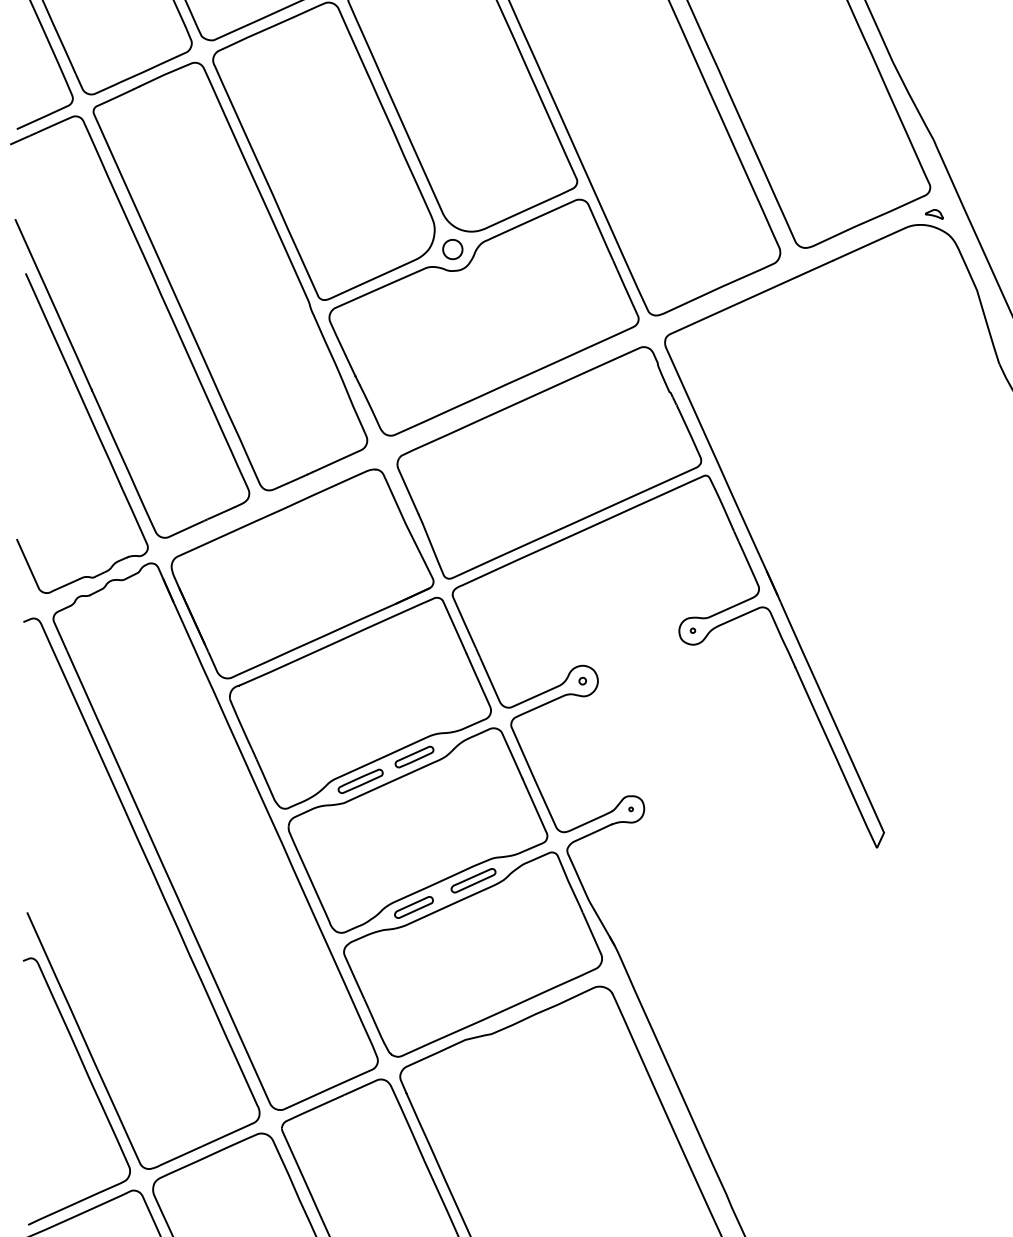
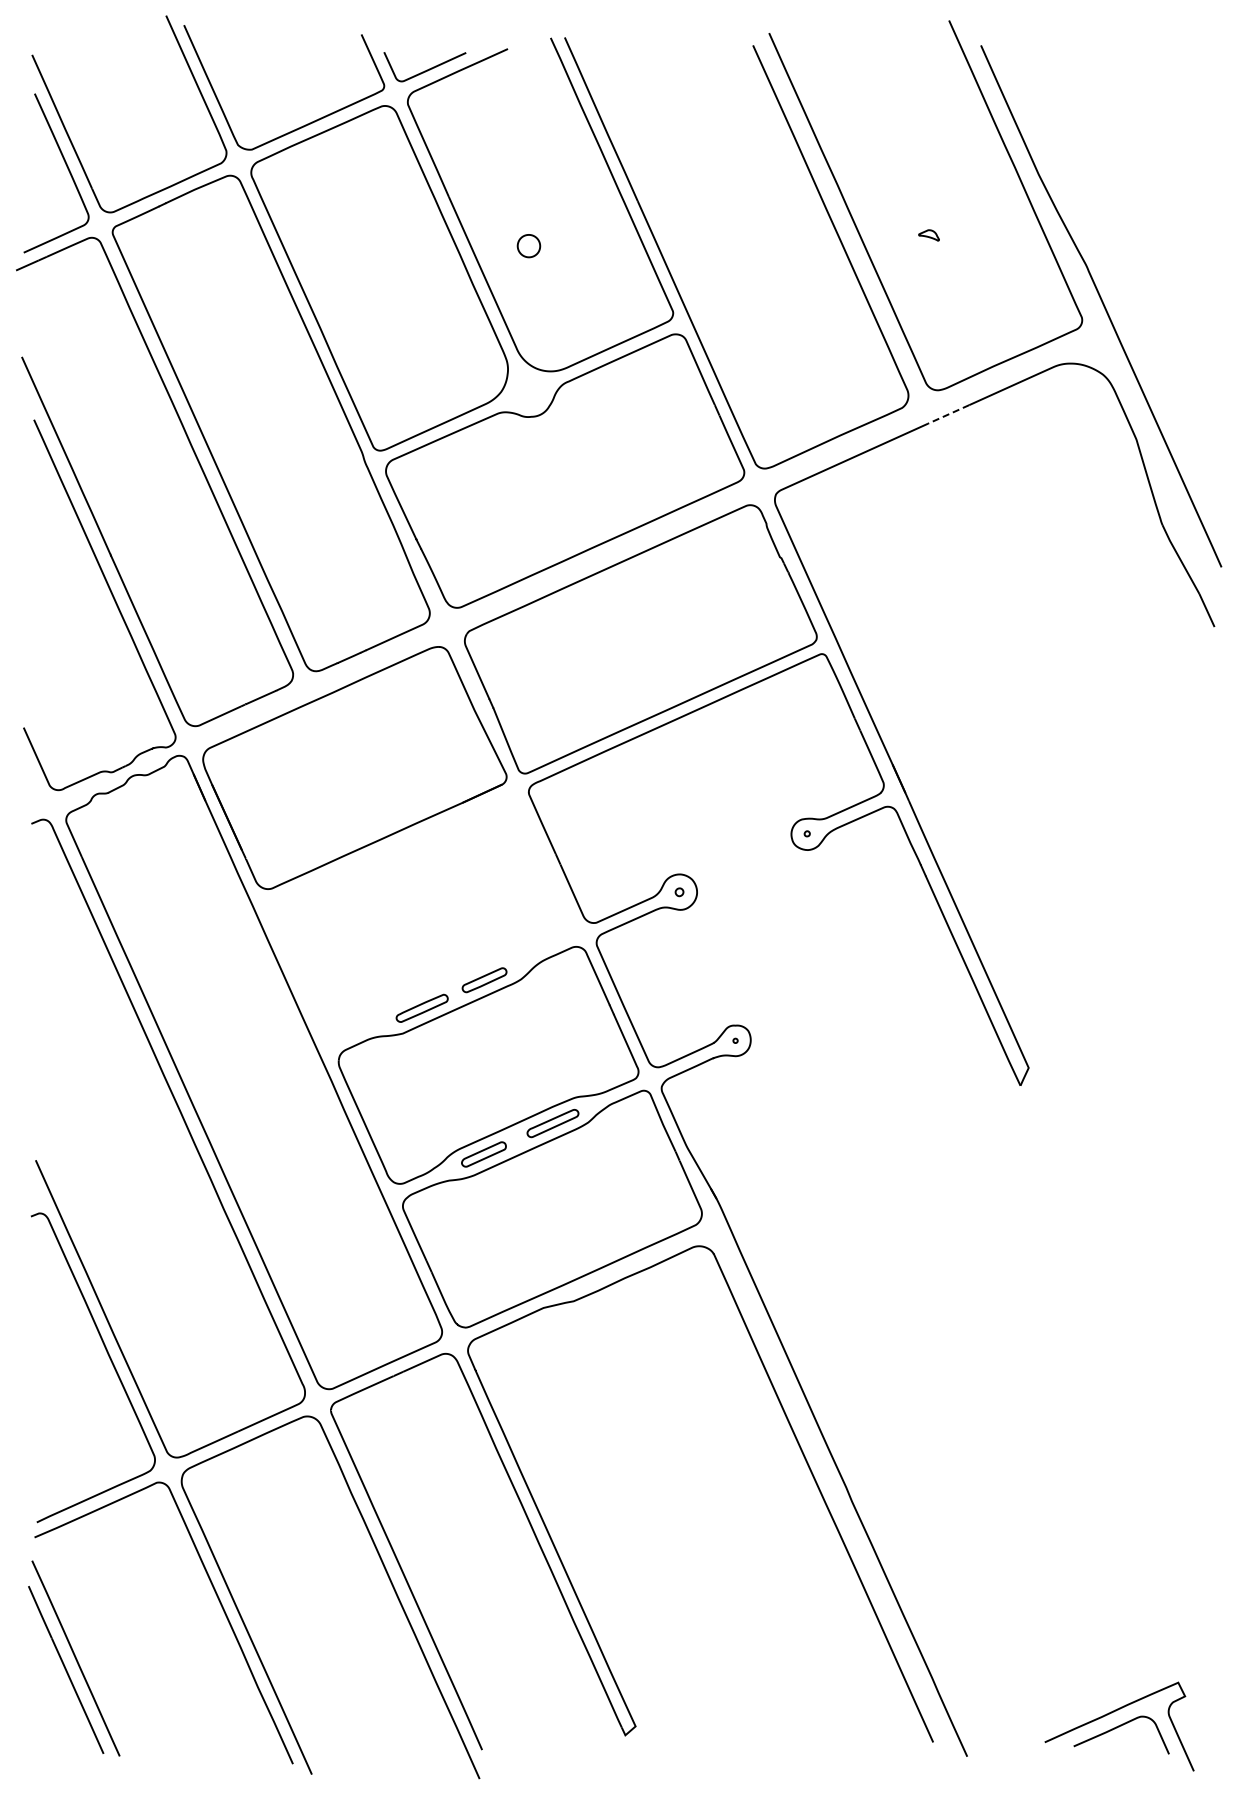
part: (933, 214) -> (928, 235), moved
part: (452, 249) -> (528, 246), moved
line: (814, 268) -> (948, 414), solid -> dashed
part: (360, 702) -> (421, 917), removed

